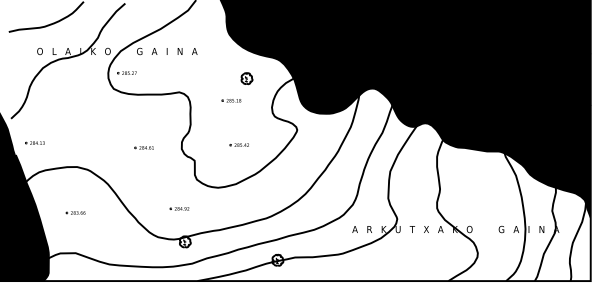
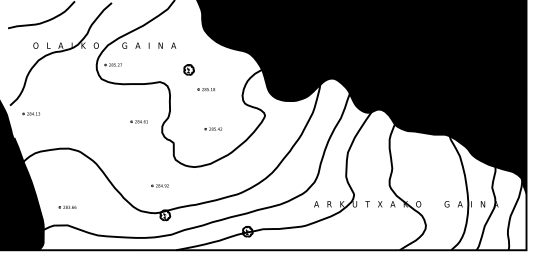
part: (246, 78) -> (188, 69), moved
part: (34, 142) -> (30, 113), moved
part: (143, 147) -> (138, 121), moved
line: (75, 212) -> (67, 206), moved

